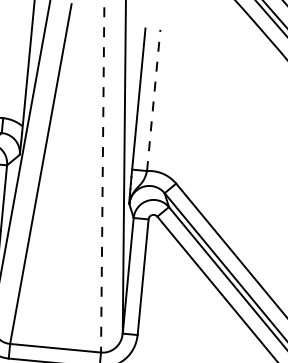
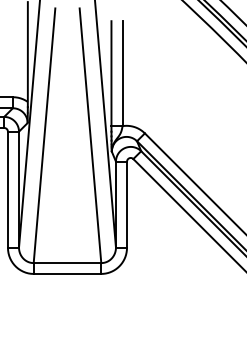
line: (153, 100) -> (122, 73), dashed -> solid
line: (102, 179) -> (90, 135), dashed -> solid

